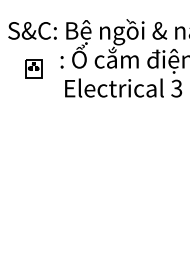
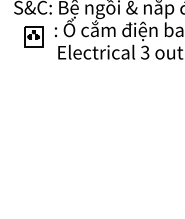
part: (33, 67) -> (33, 36), size x1.43

